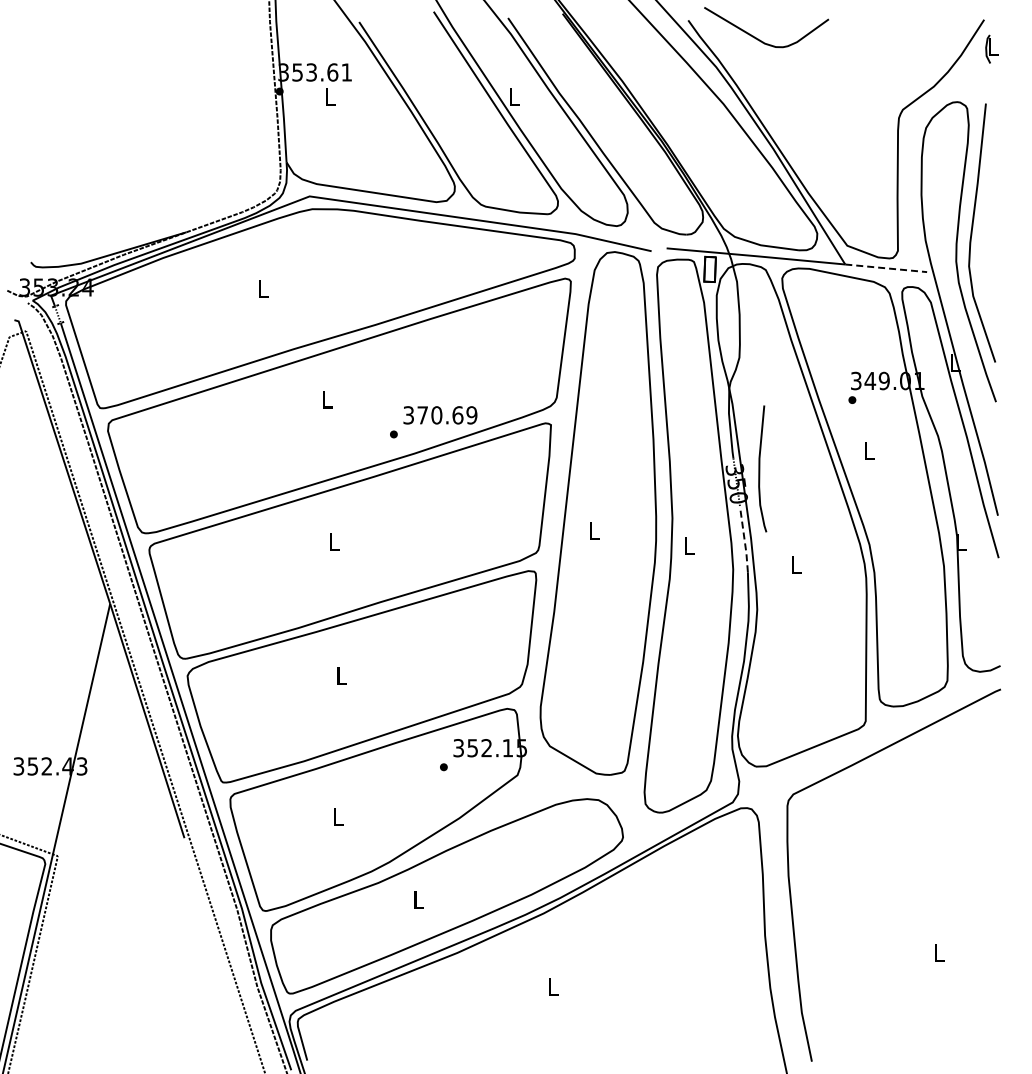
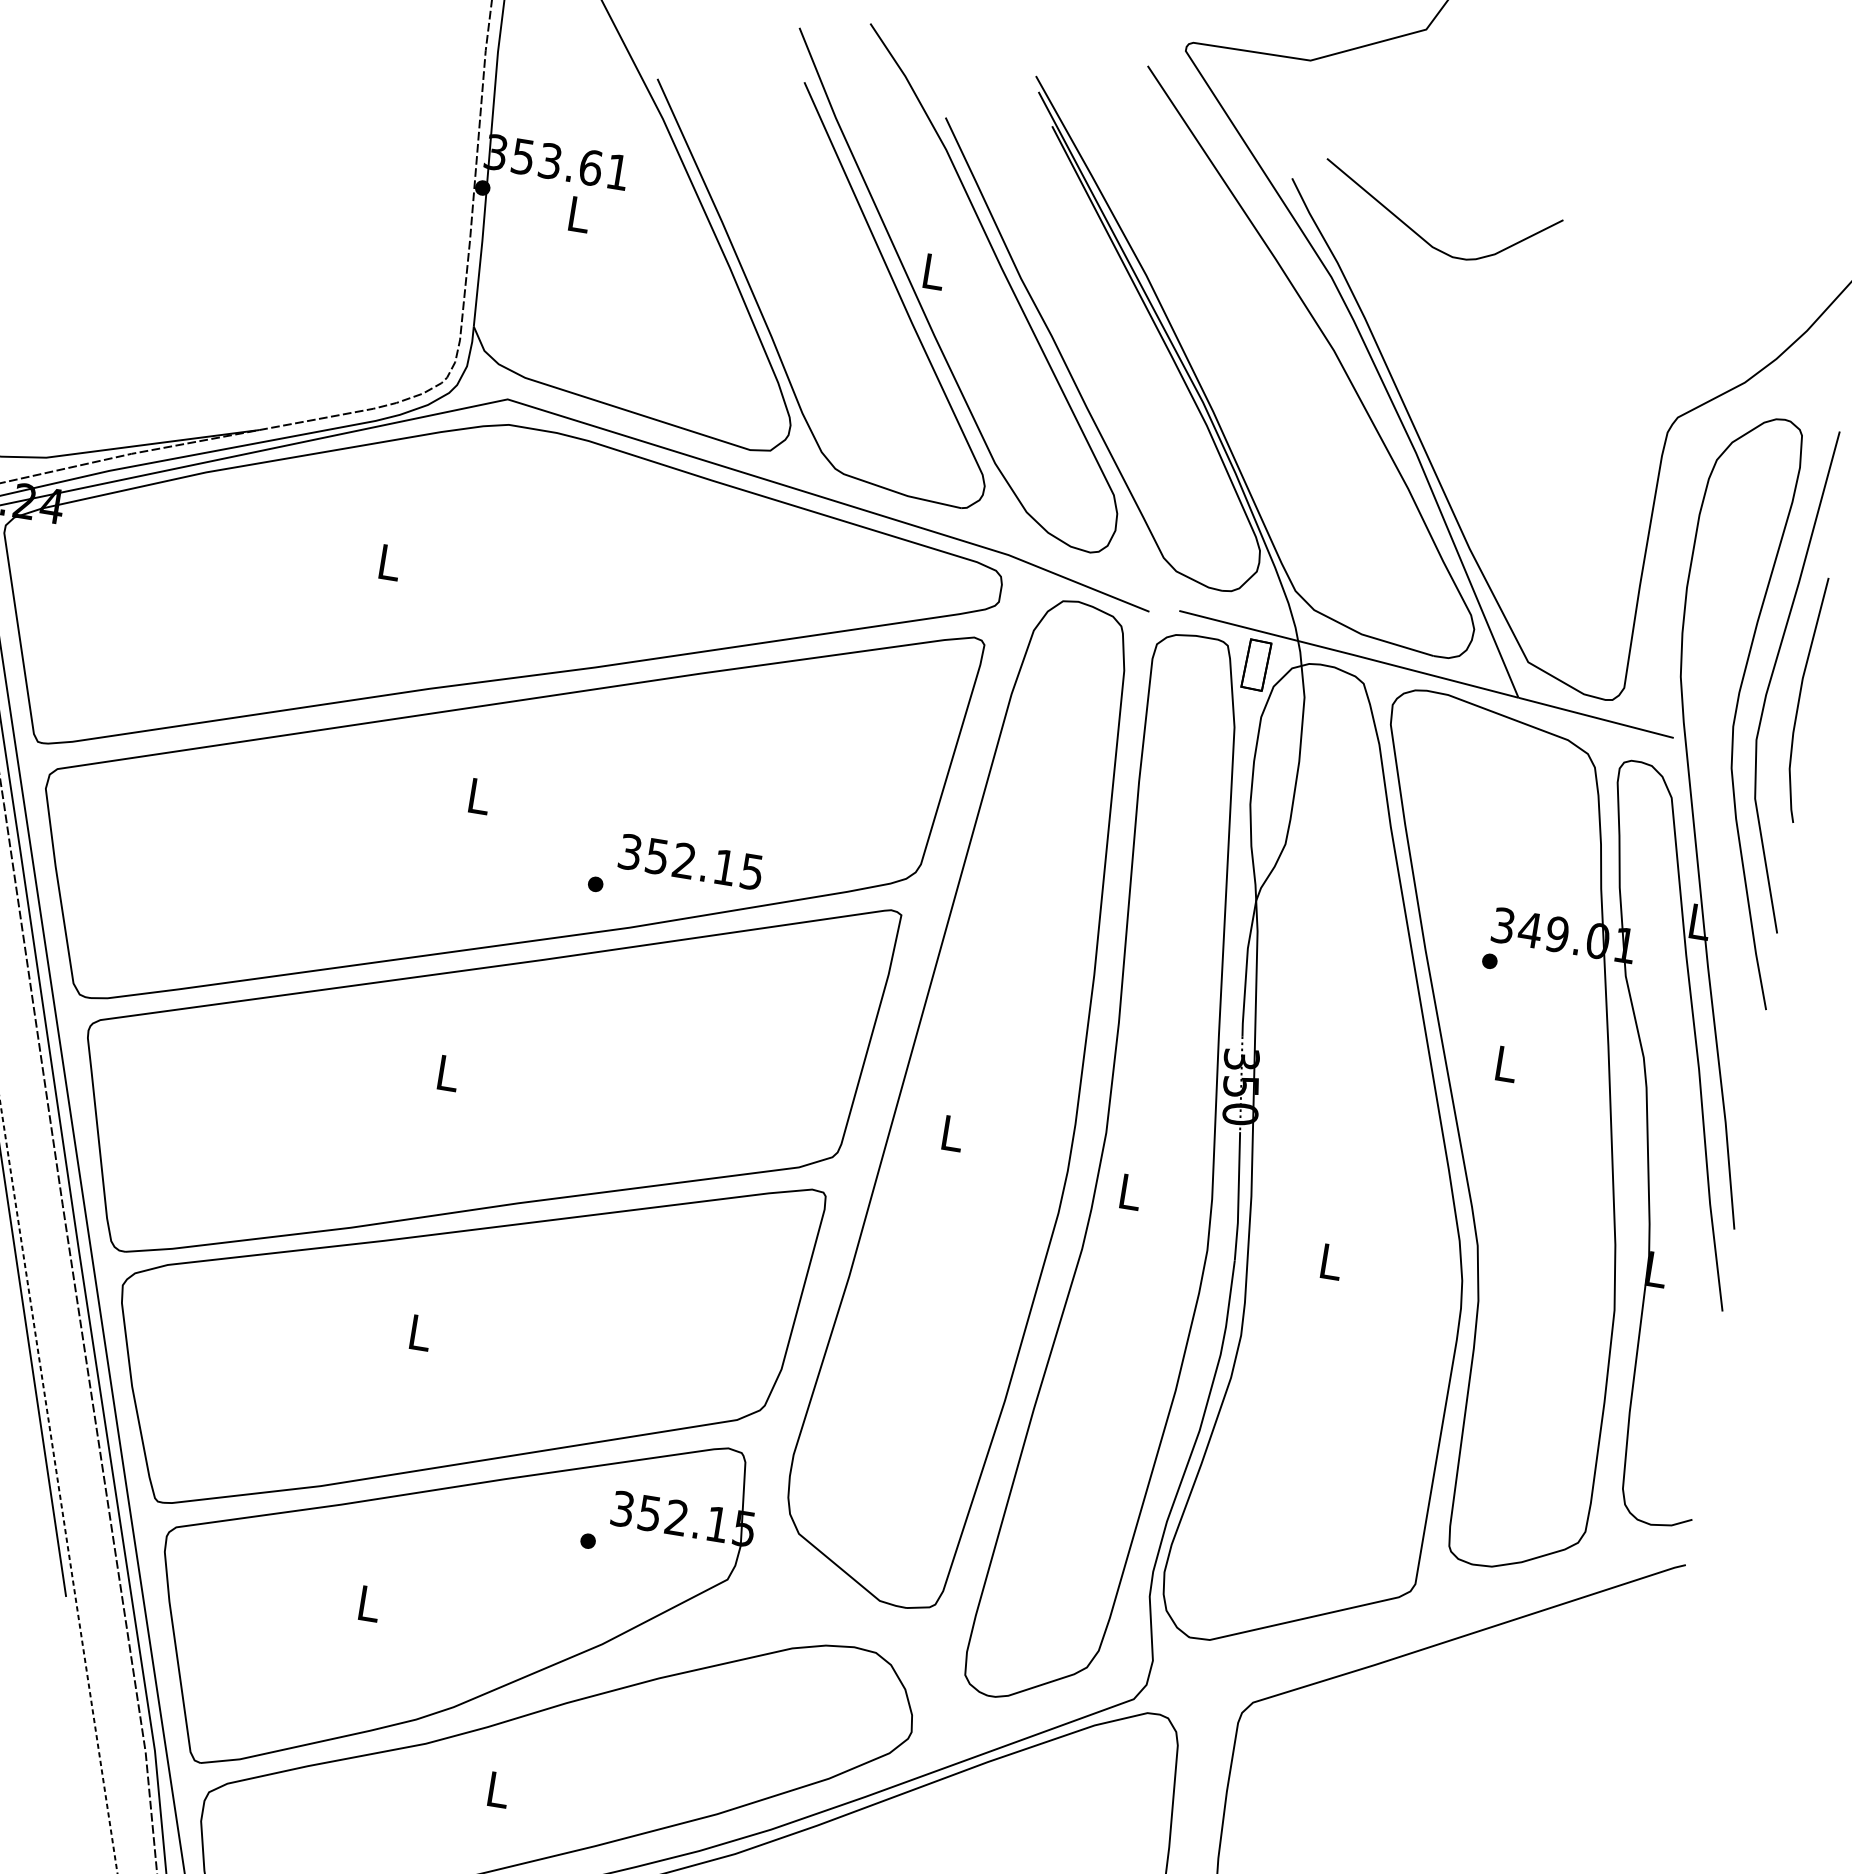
line: (886, 268) -> (1596, 718), dashed -> solid
text: (447, 415) -> (704, 864), 370.69 -> 352.15
curve: (760, 468) -> (1801, 698), moved
line: (744, 540) -> (1238, 1198), dashed -> solid

